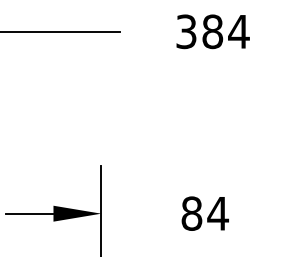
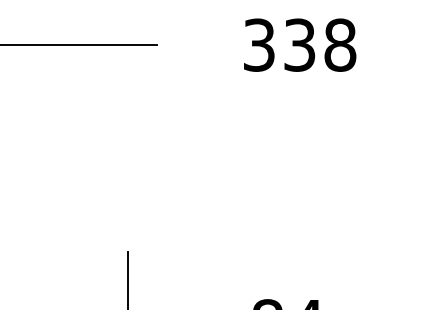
text: (225, 31) -> (319, 44), 384 -> 338

